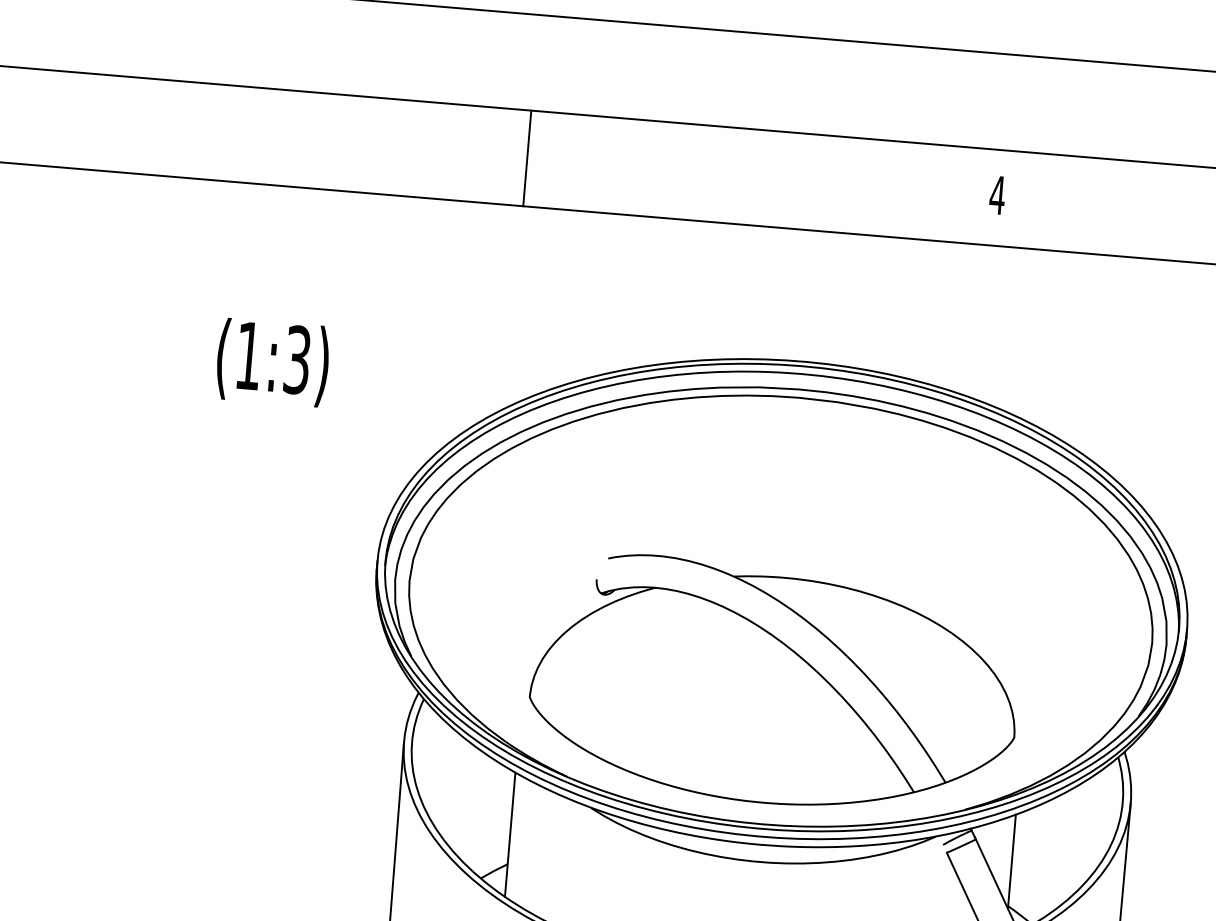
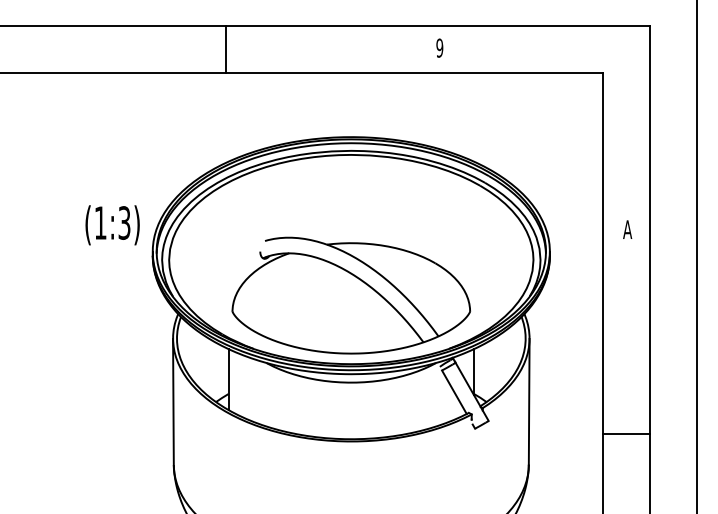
line: (527, 156) -> (226, 48), moved
text: (997, 193) -> (439, 47), 4 -> 9
text: (272, 363) -> (112, 225), moved

